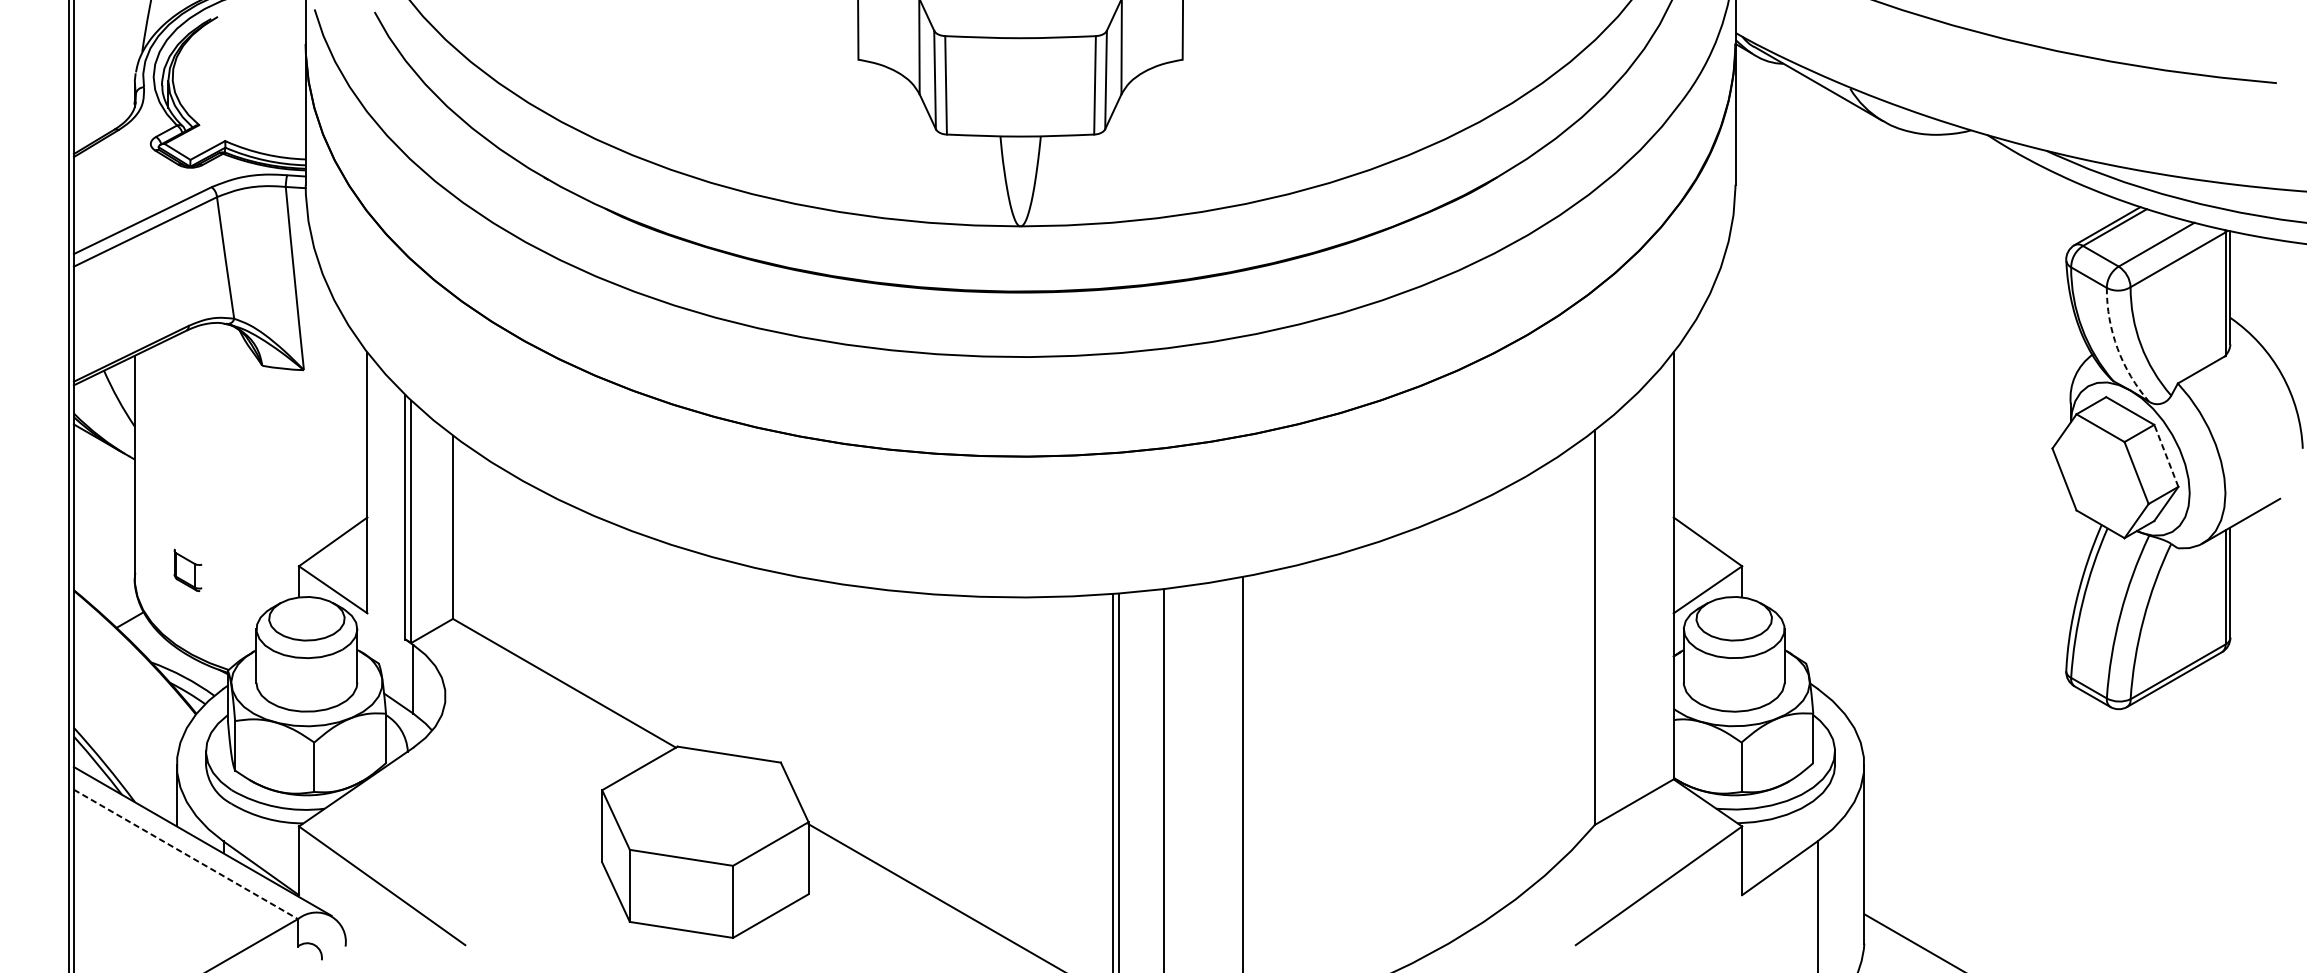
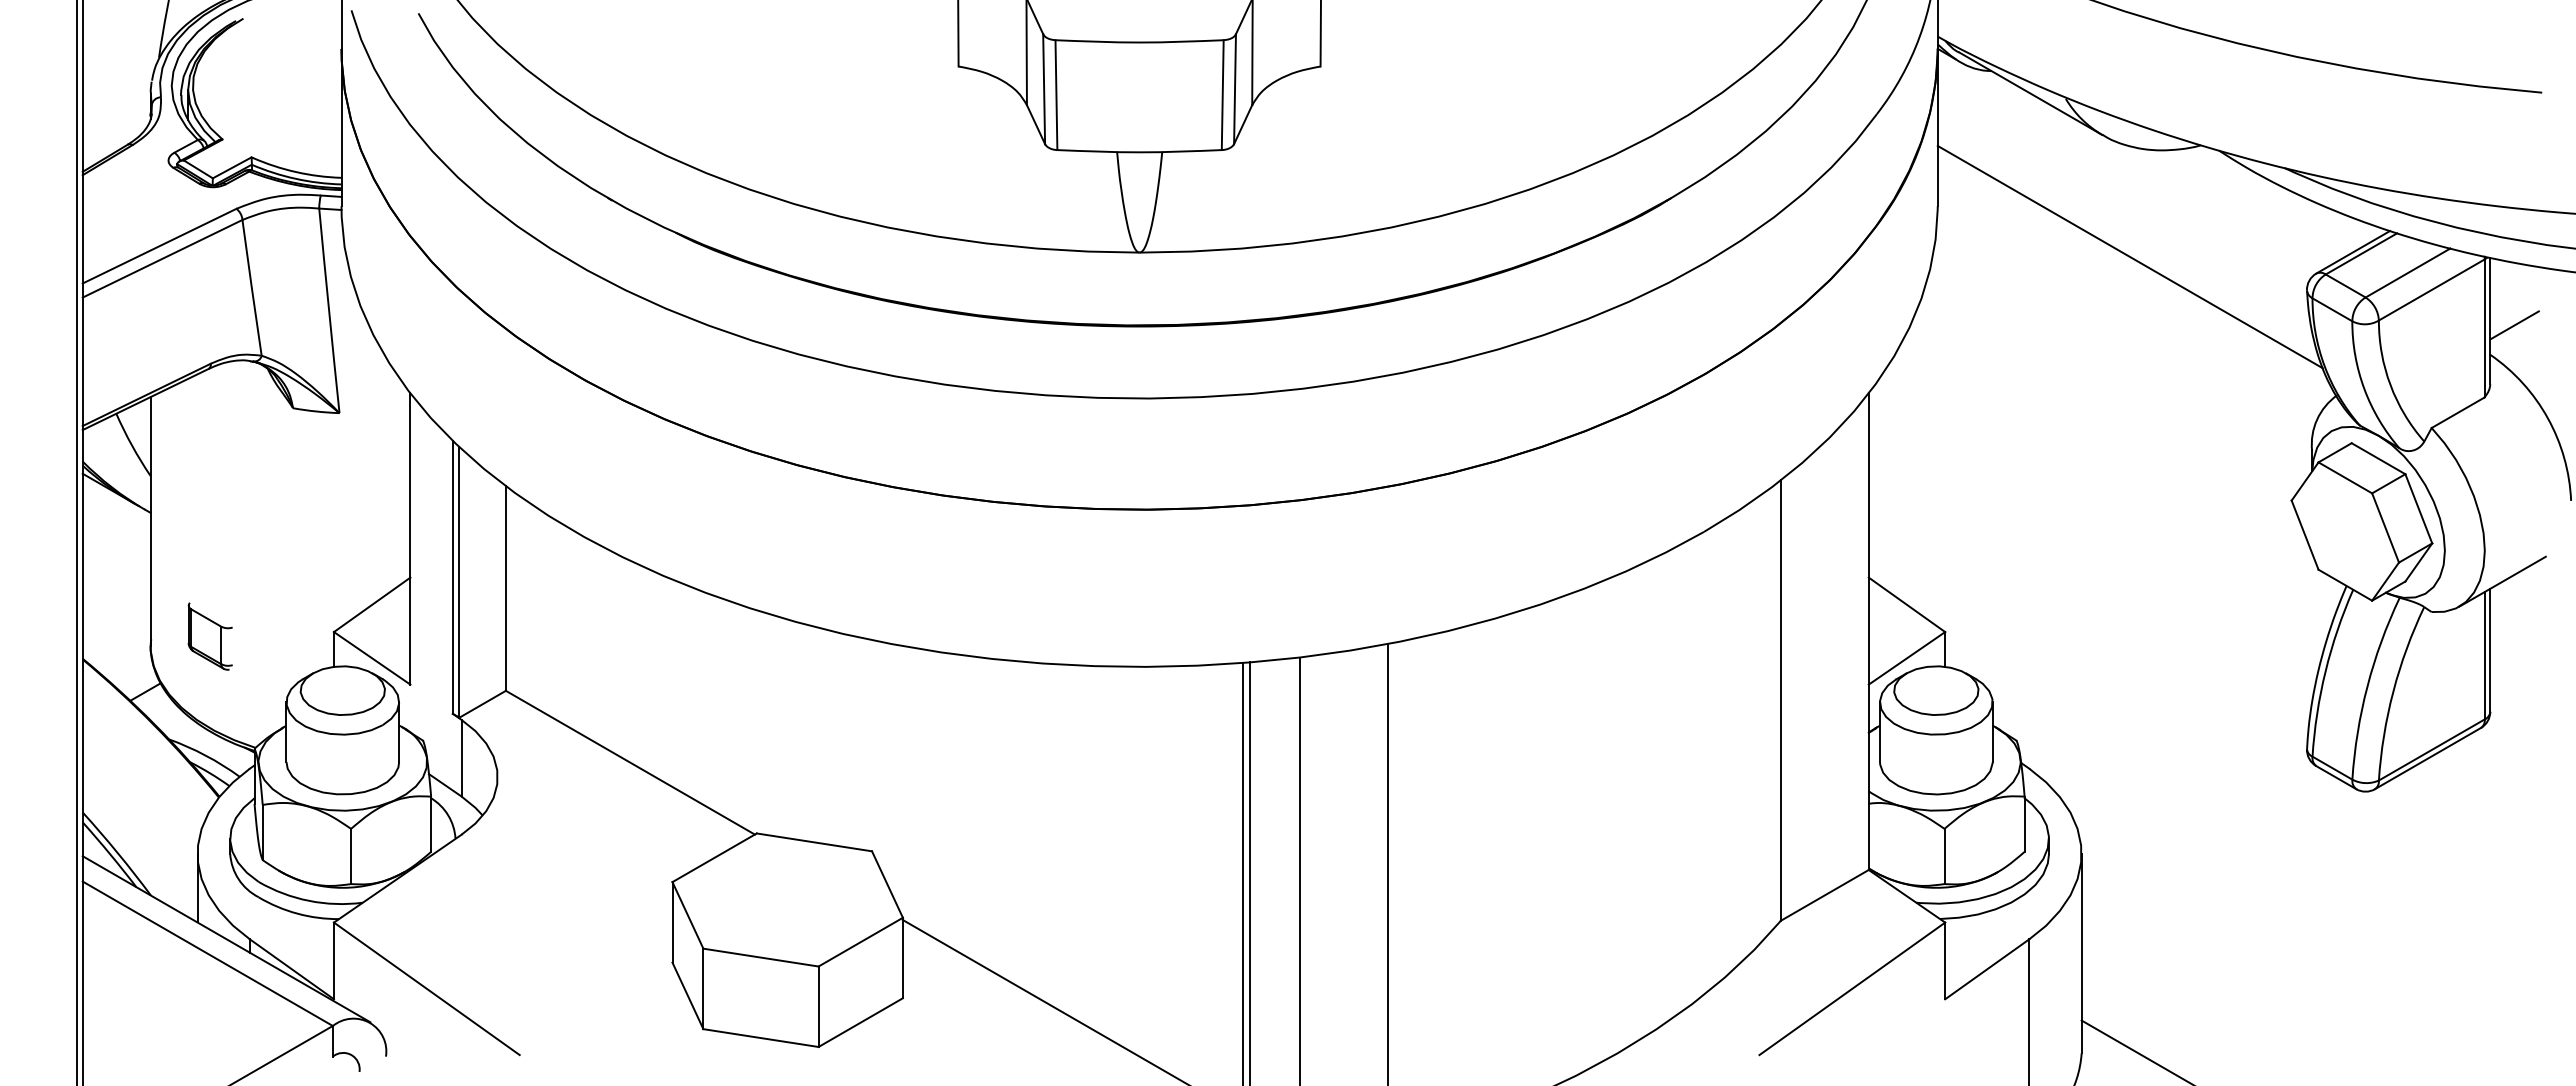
line: (1907, 229) -> (2129, 256), added
line: (2252, 291) -> (2514, 325), added
arc: (2117, 349) -> (2364, 389), dashed -> solid
line: (2166, 455) -> (2418, 508), dashed -> solid
part: (187, 570) -> (209, 636), size x1.43
line: (186, 855) -> (208, 954), dashed -> solid

